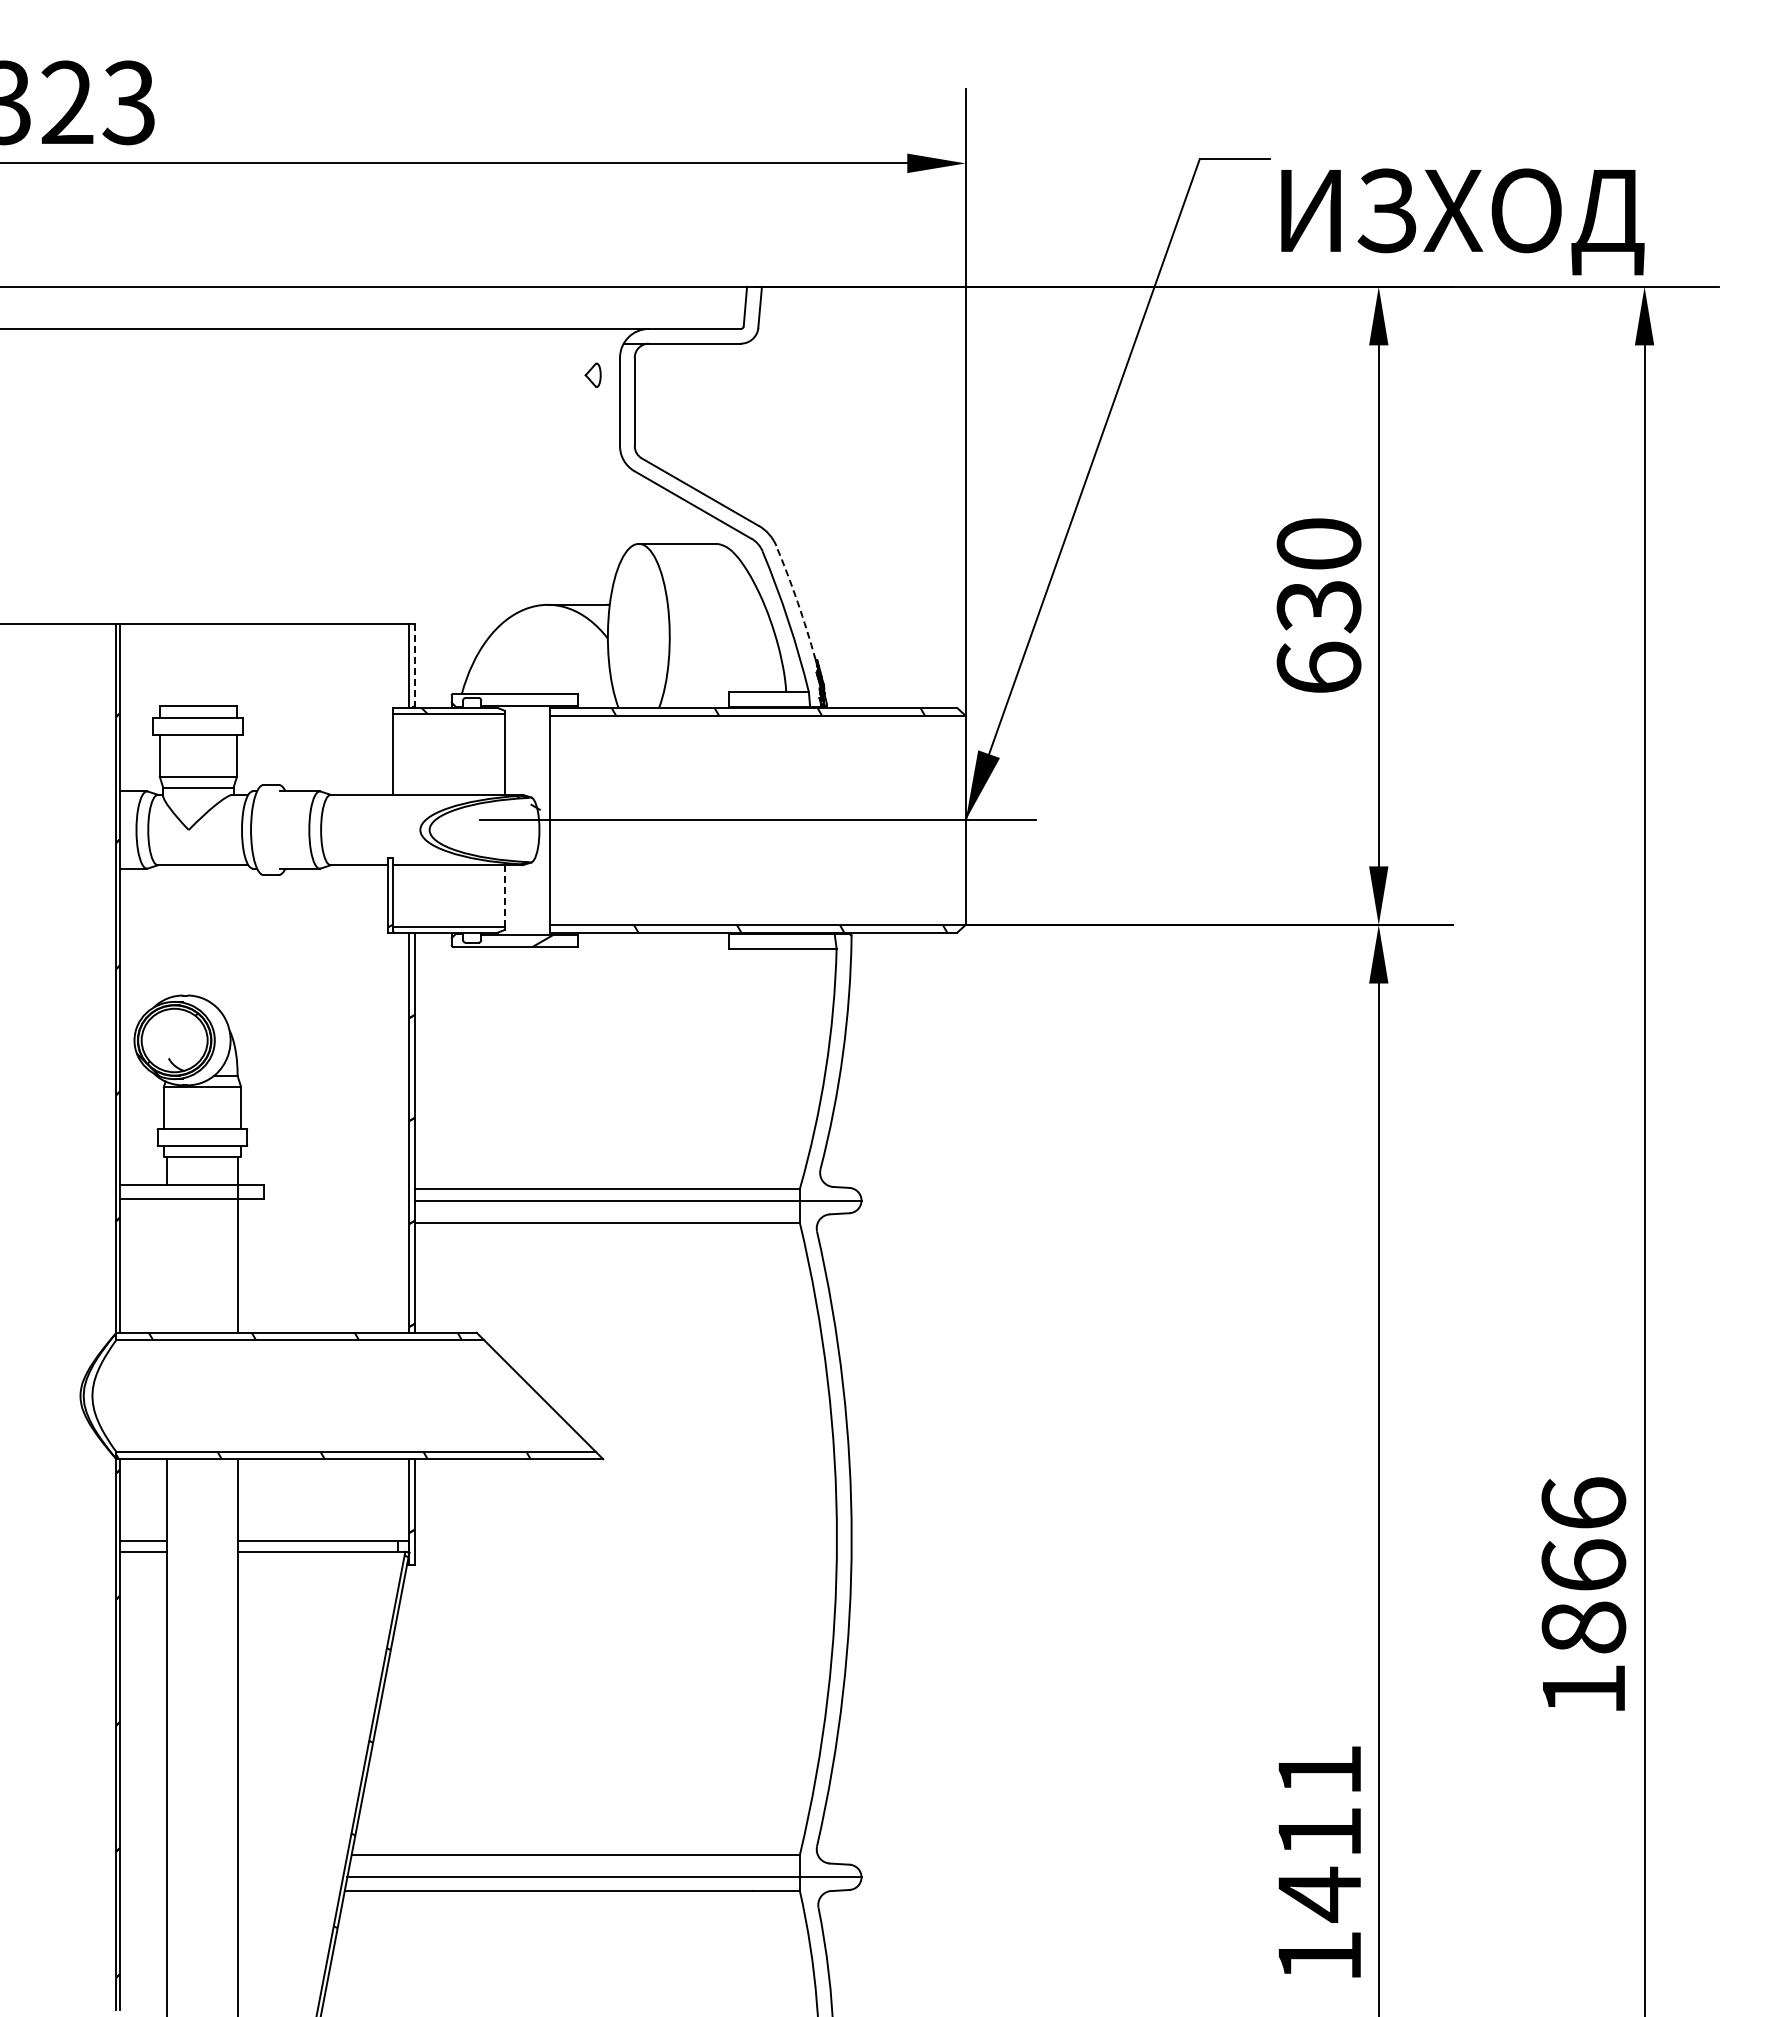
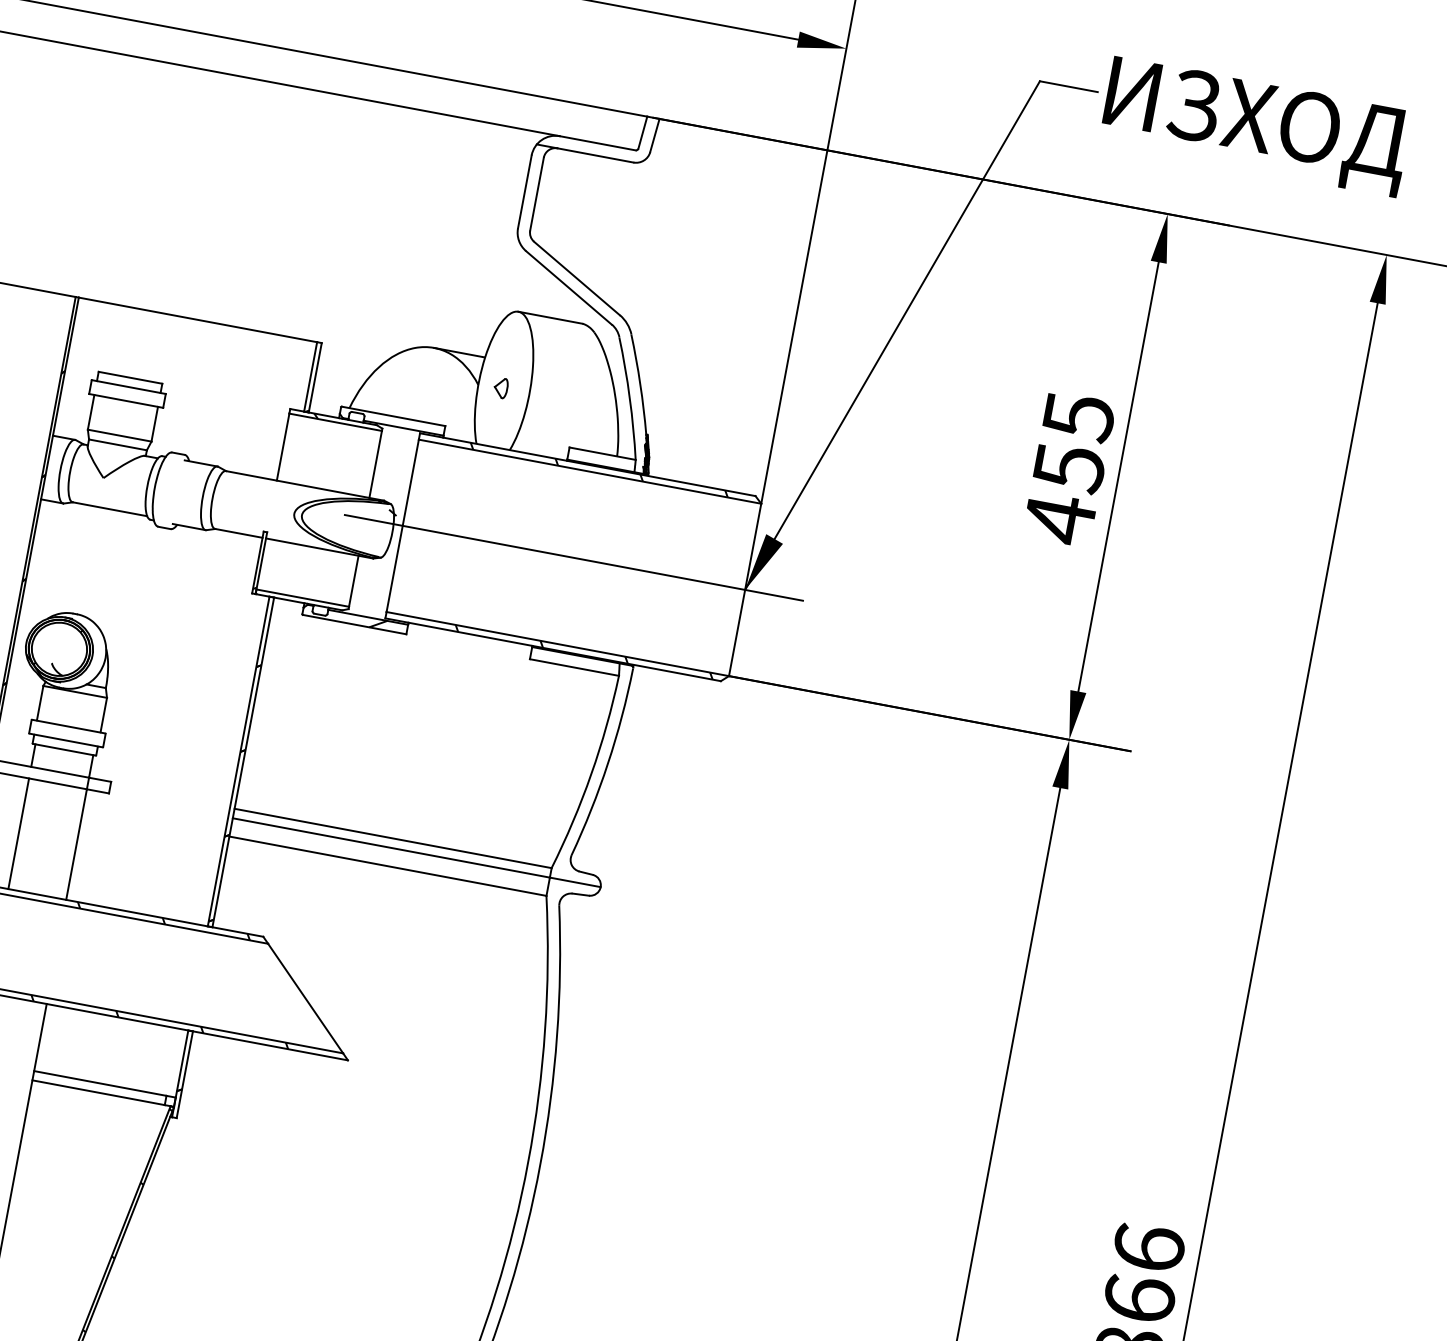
text: (1462, 221) -> (1255, 126), moved
part: (592, 374) -> (500, 387), moved
arc: (797, 602) -> (640, 384), dashed -> solid
text: (1318, 607) -> (1068, 468), 630 -> 455
line: (415, 665) -> (315, 377), dashed -> solid
line: (504, 896) -> (353, 581), dashed -> solid
line: (167, 1265) -> (18, 833), added

